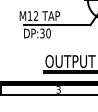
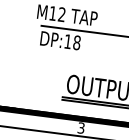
text: (45, 33) -> (72, 42), DP:30 -> DP:18

